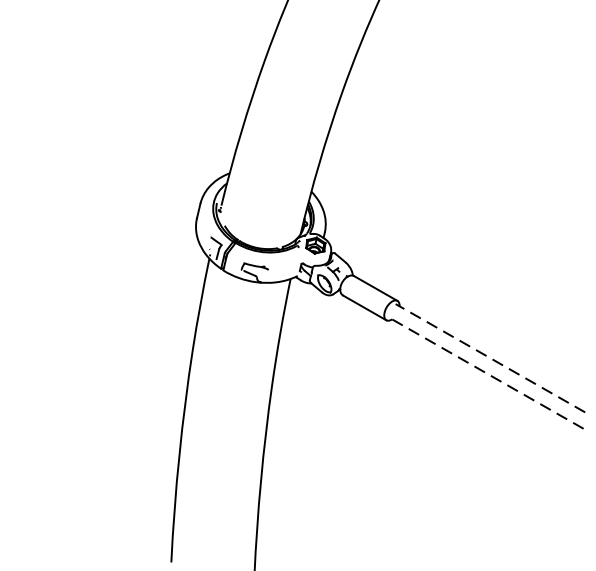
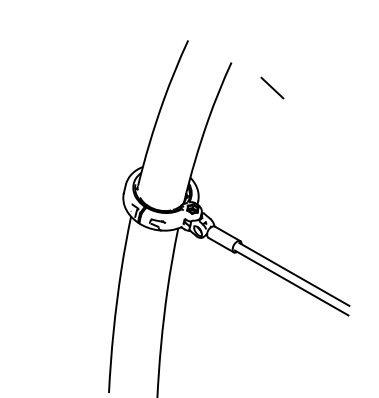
line: (452, 36) -> (272, 87), added
line: (489, 358) -> (293, 274), dashed -> solid
line: (485, 372) -> (291, 282), dashed -> solid

